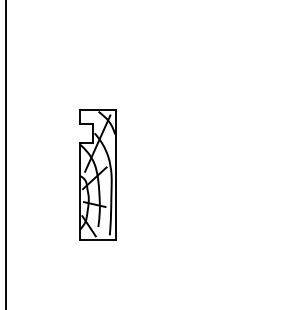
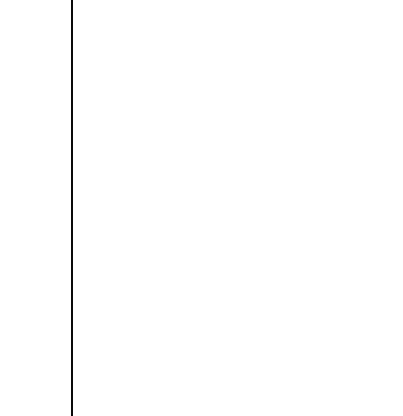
part: (97, 174) -> (185, 247), removed

